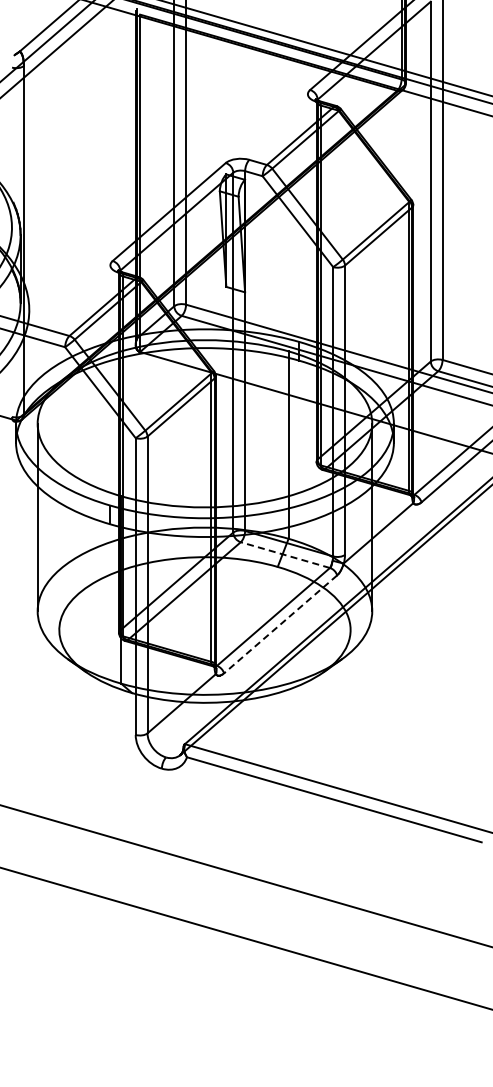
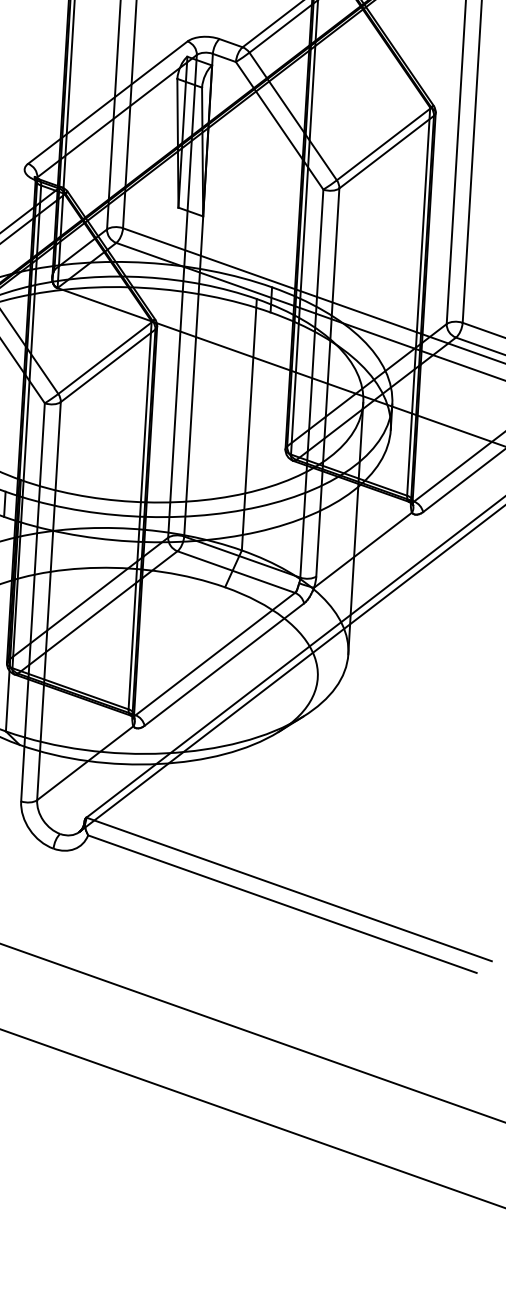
line: (284, 554) -> (235, 571), dashed -> solid
line: (280, 624) -> (224, 664), dashed -> solid

